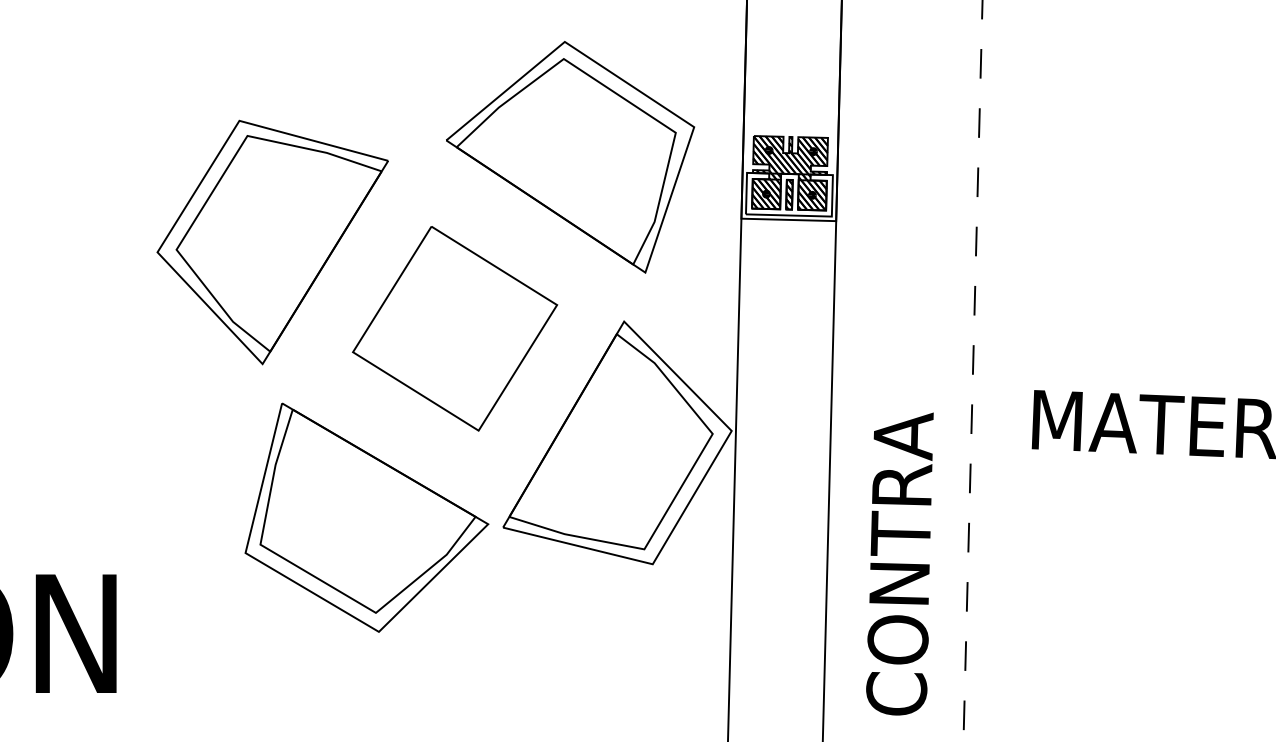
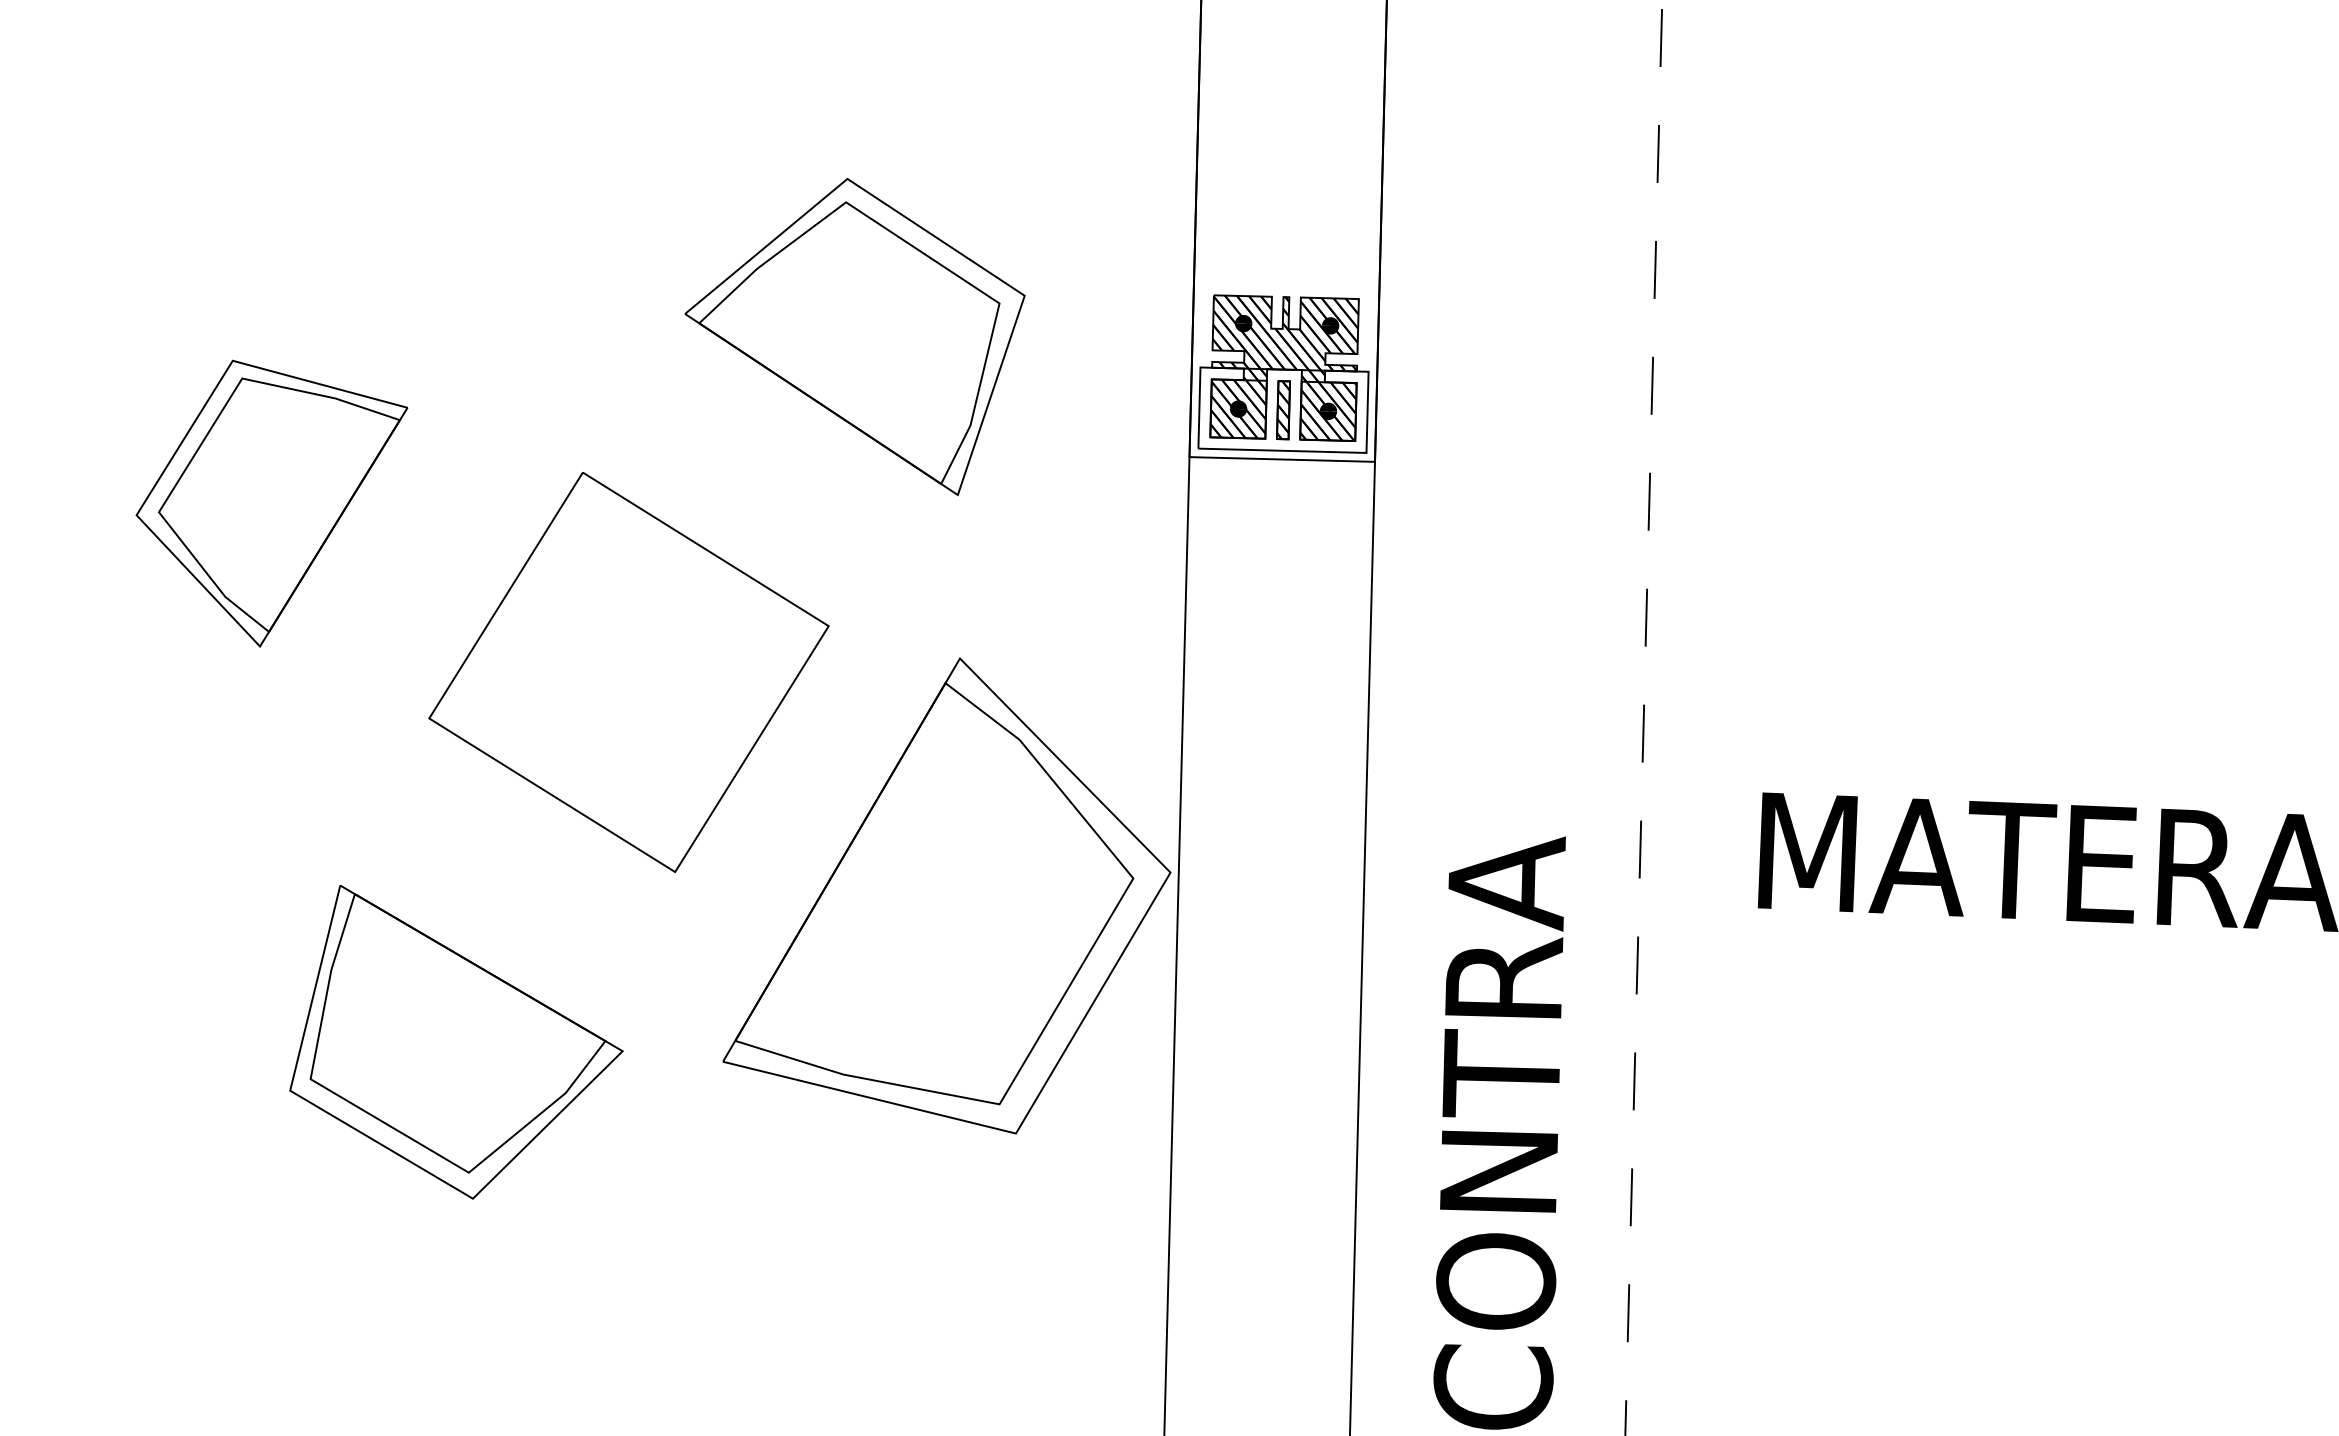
part: (570, 157) -> (854, 337), size x0.7
part: (272, 242) -> (271, 503), size x0.6
part: (366, 517) -> (455, 1041), size x0.7

